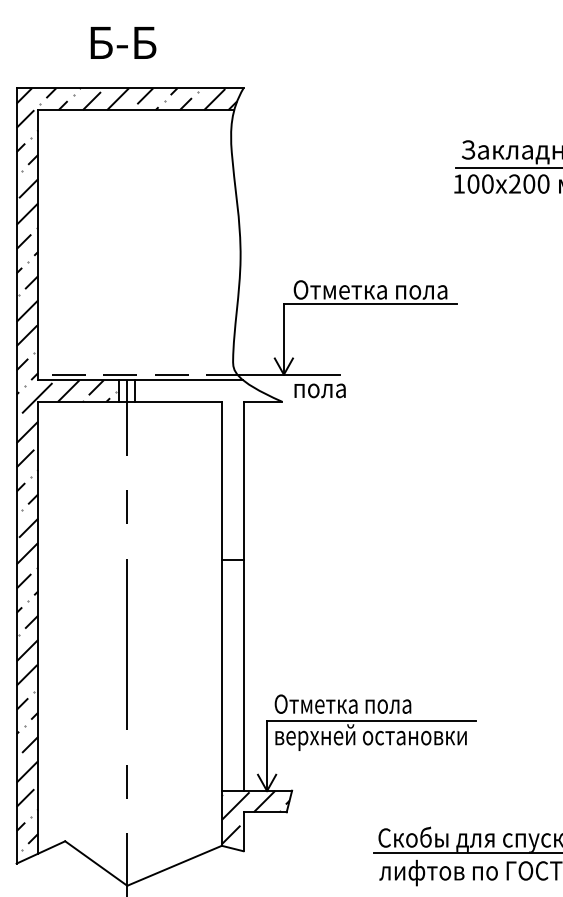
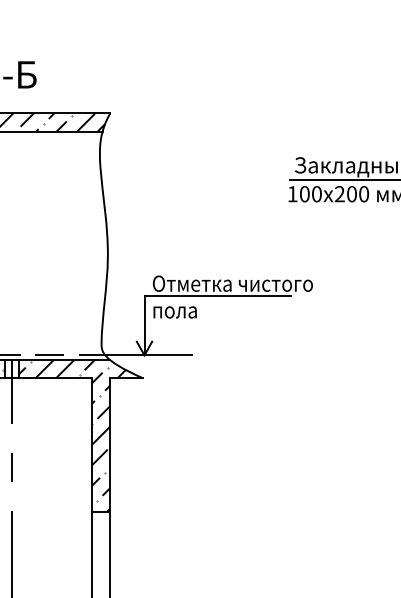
text: (439, 292) -> (276, 285), Отметка пола -> Отметка чистого
text: (319, 390) -> (174, 312), moved
hatch: (206, 469) -> (79, 435), added

